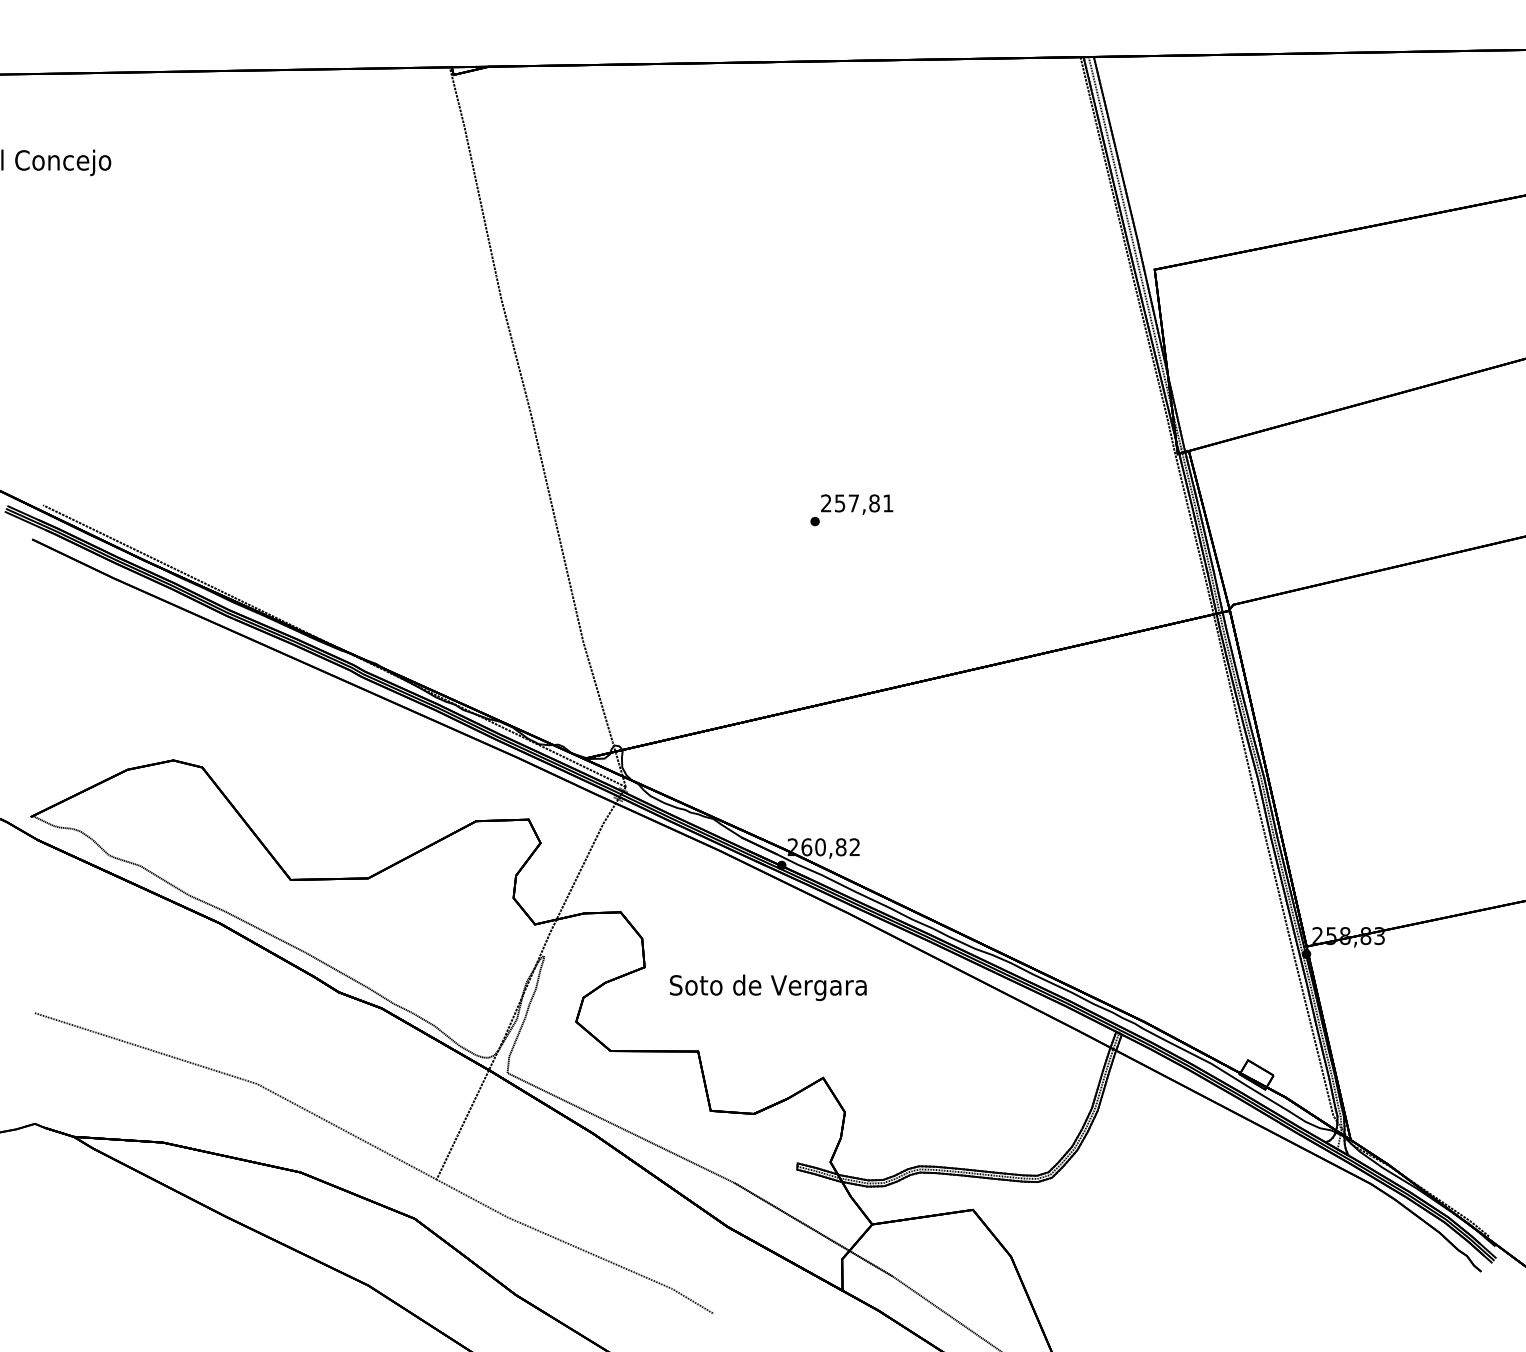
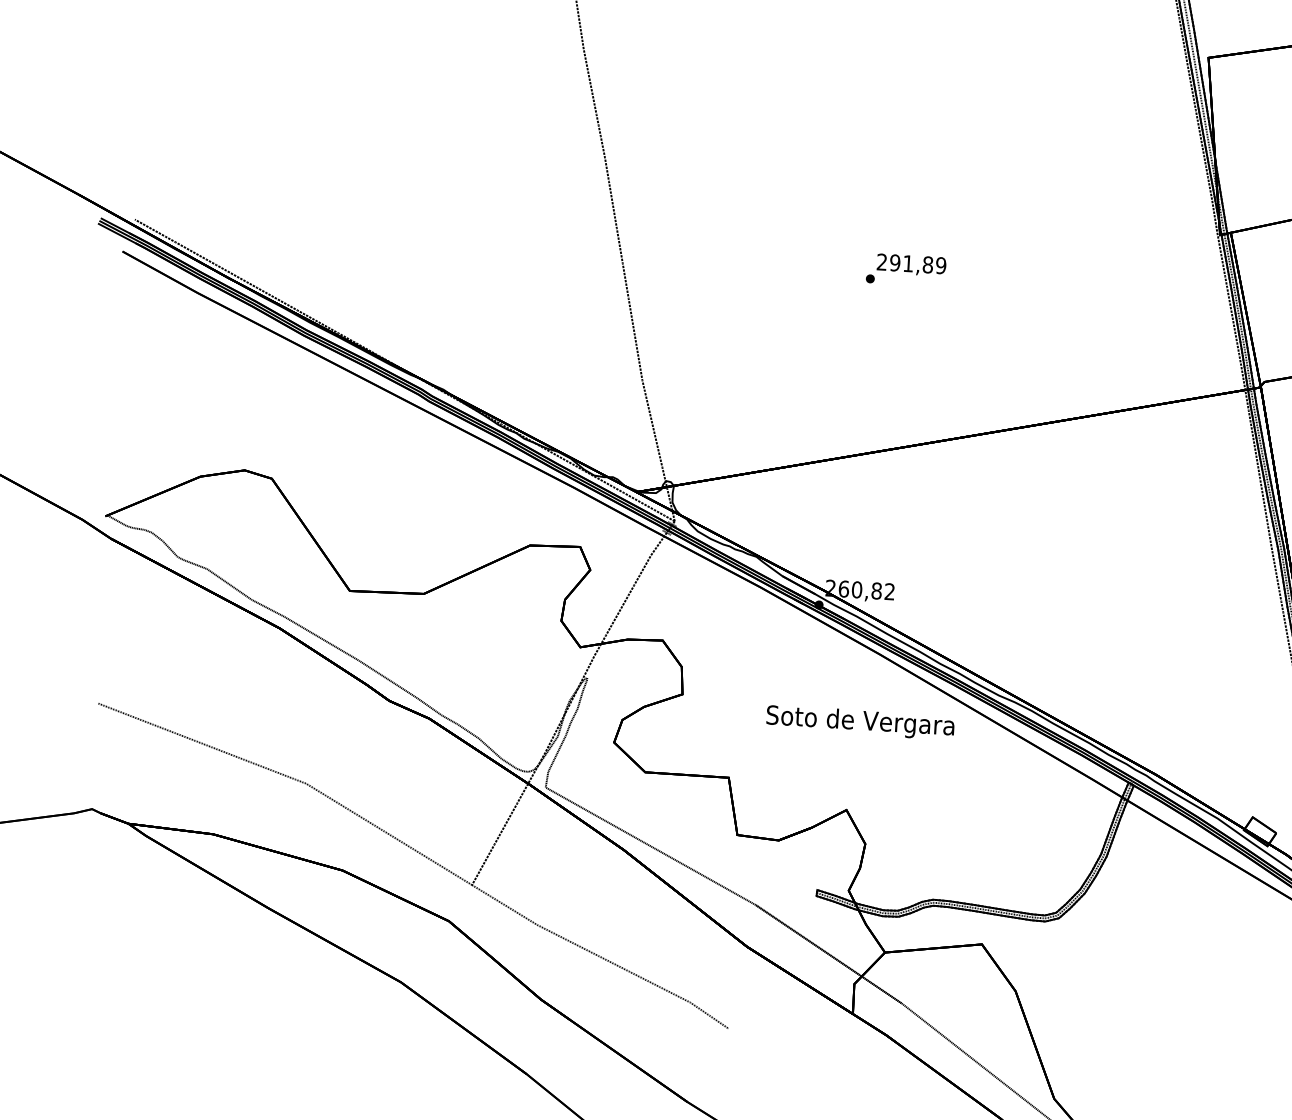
text: (863, 503) -> (917, 264), 257,81 -> 291,89
text: (768, 987) -> (860, 722), moved

